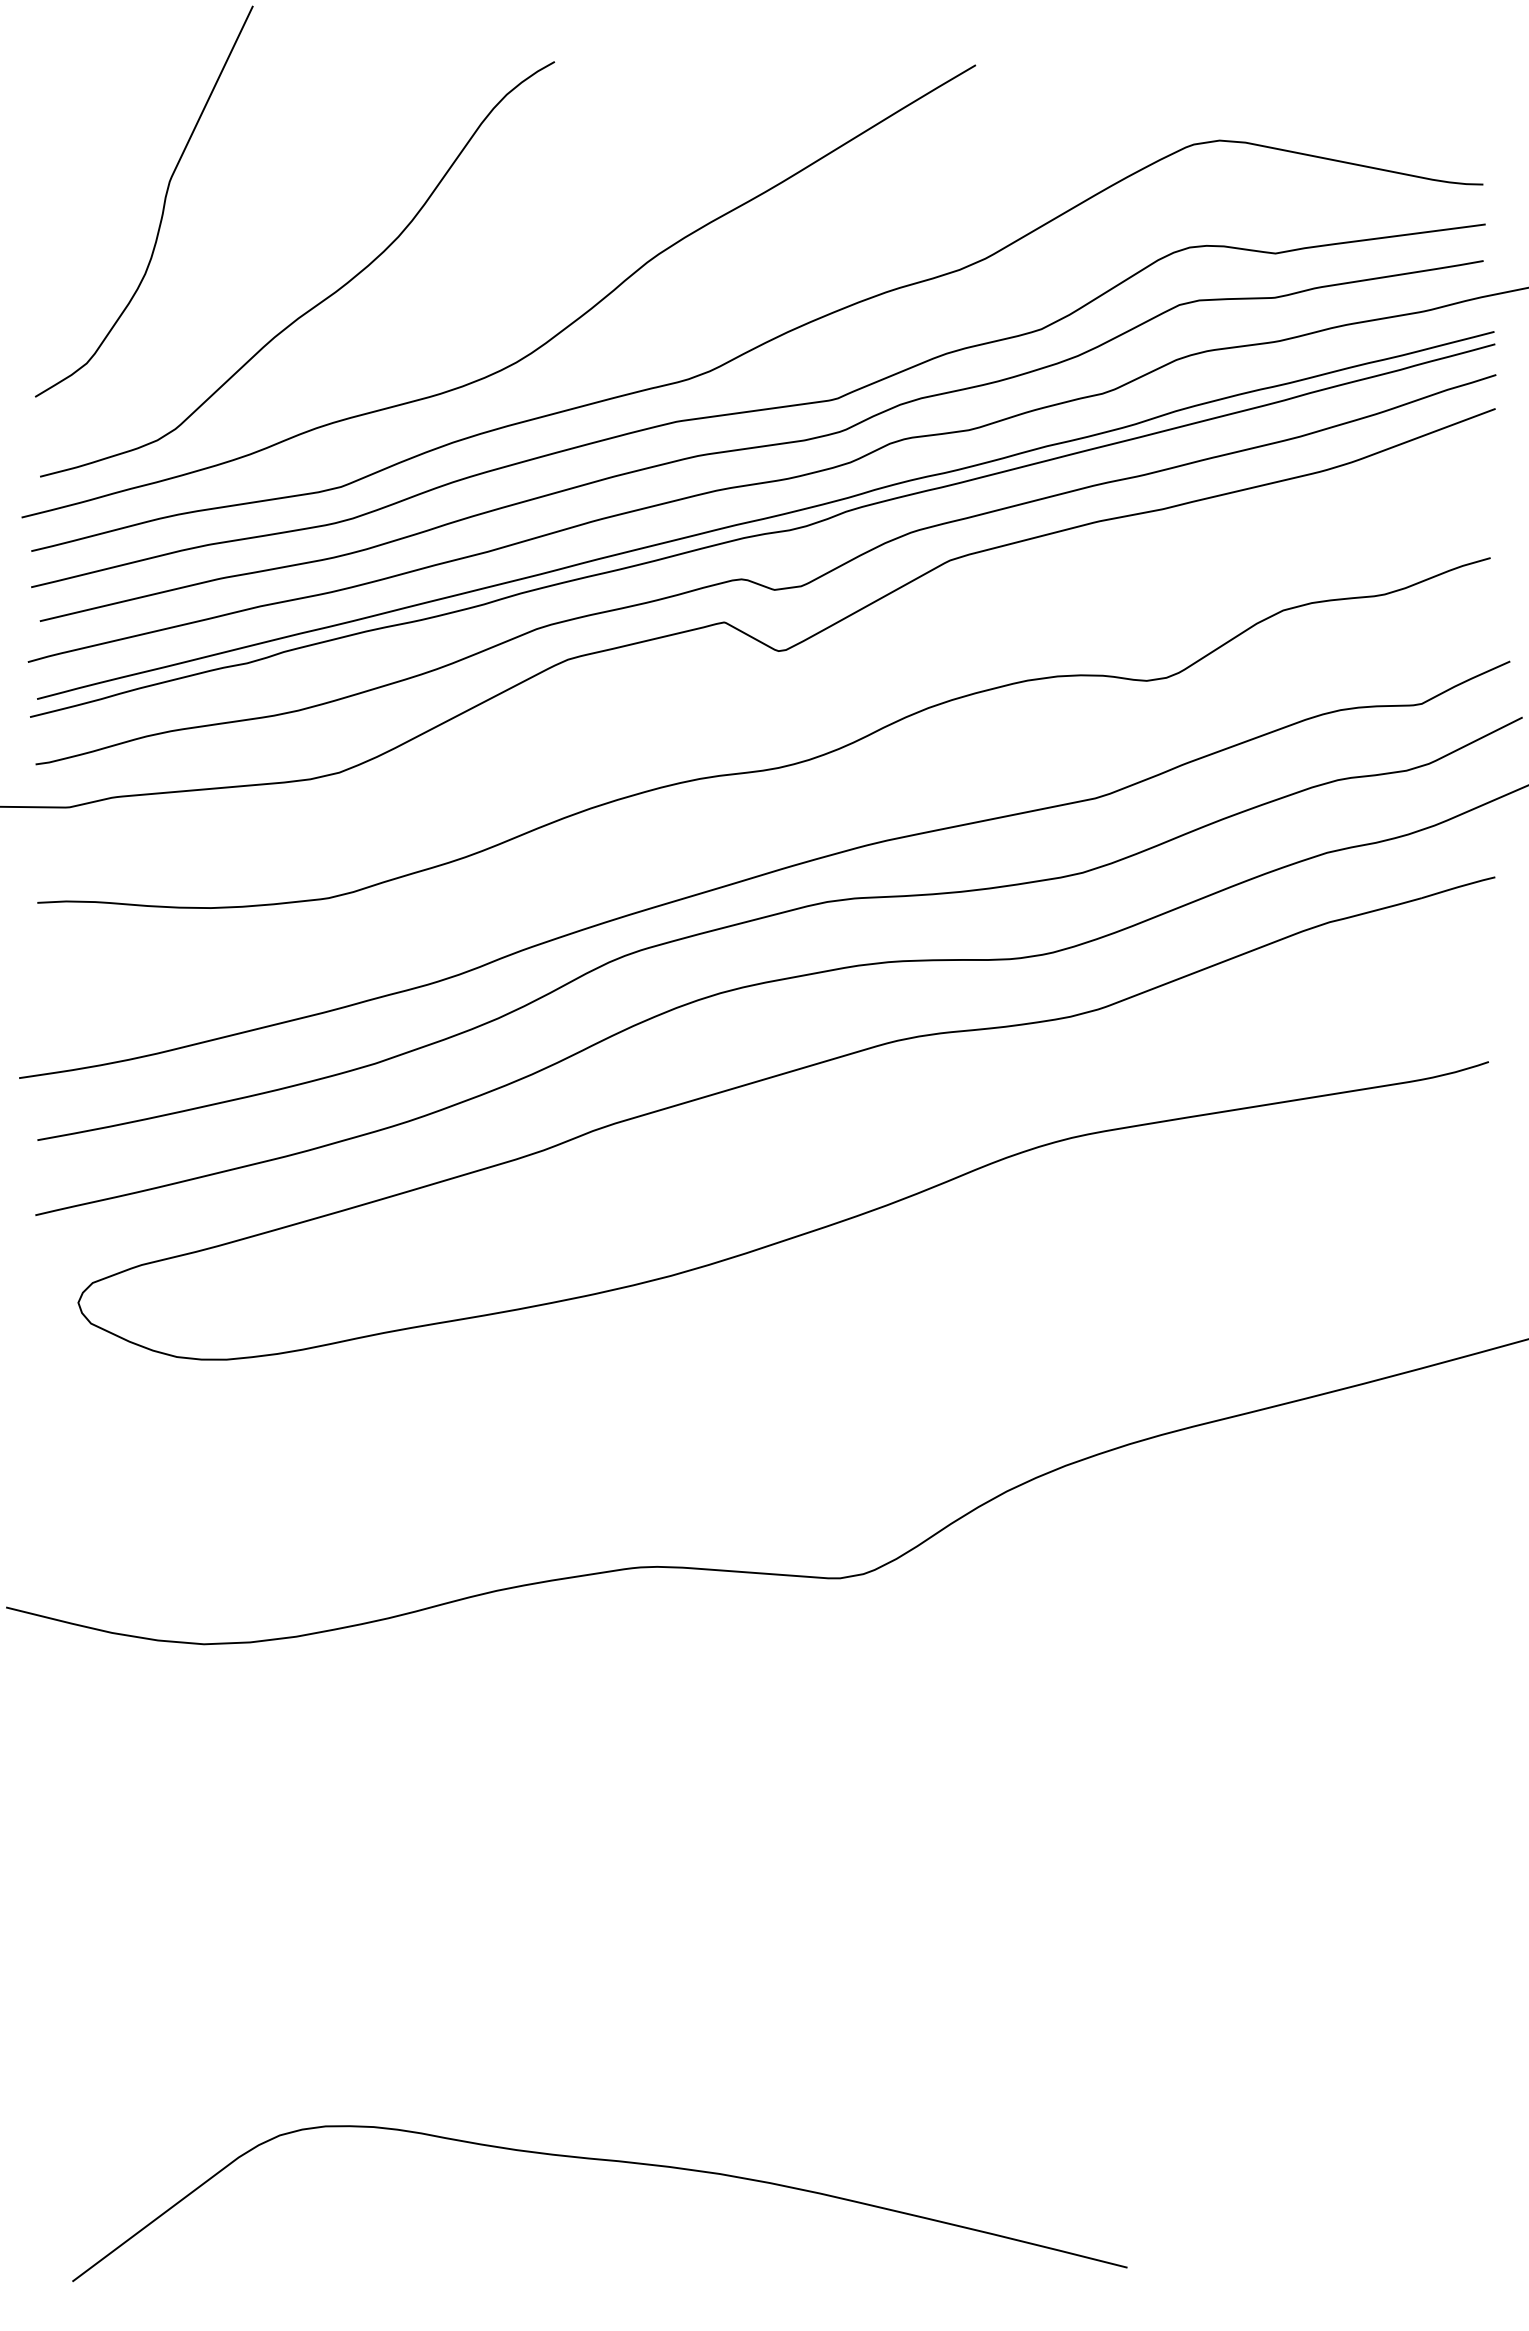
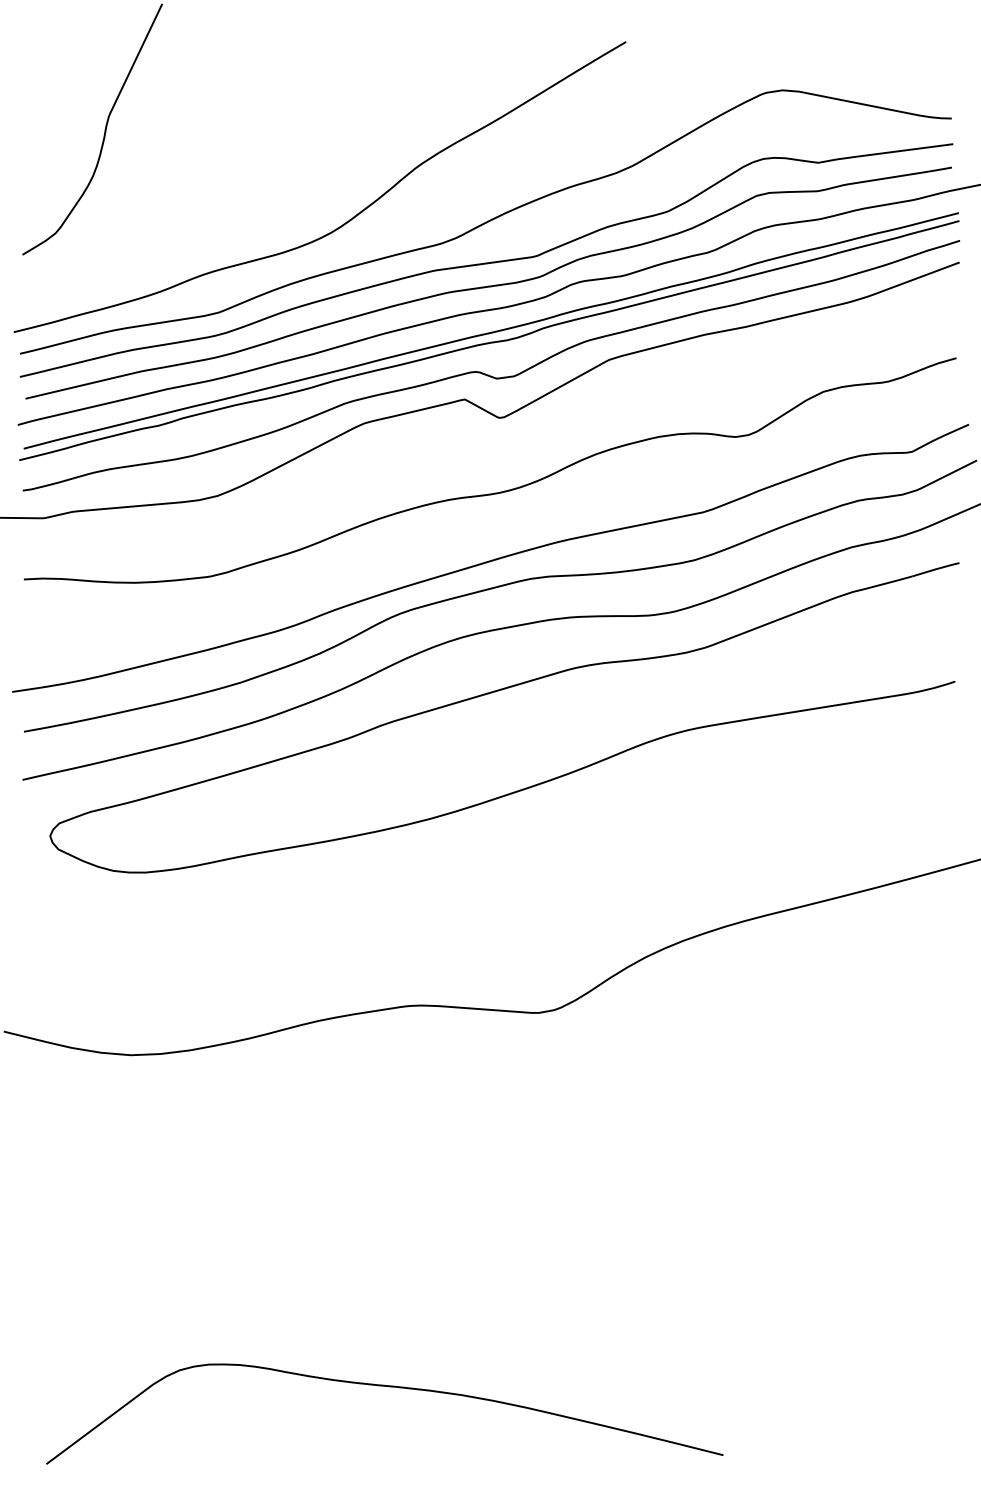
curve: (317, 302) -> (203, 194), removed

